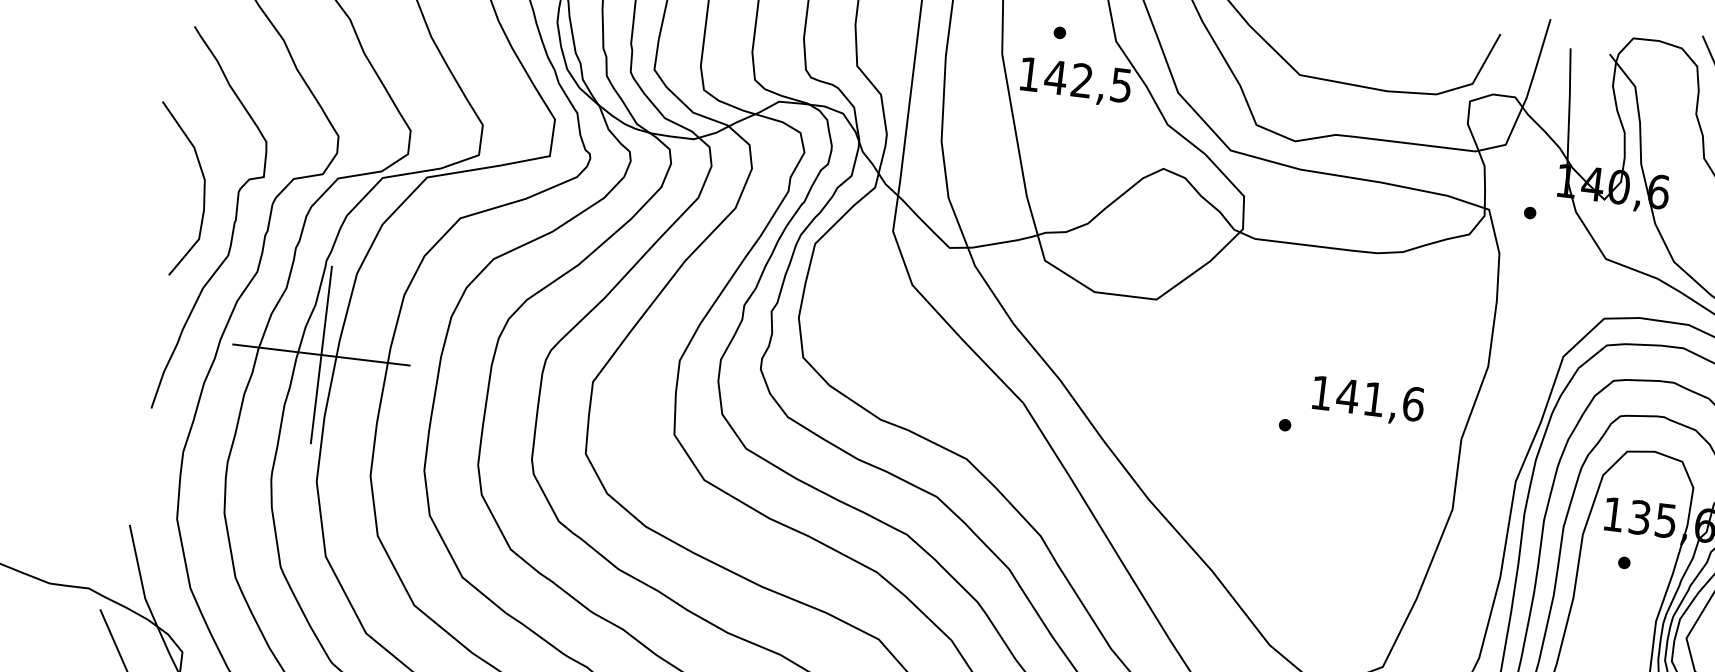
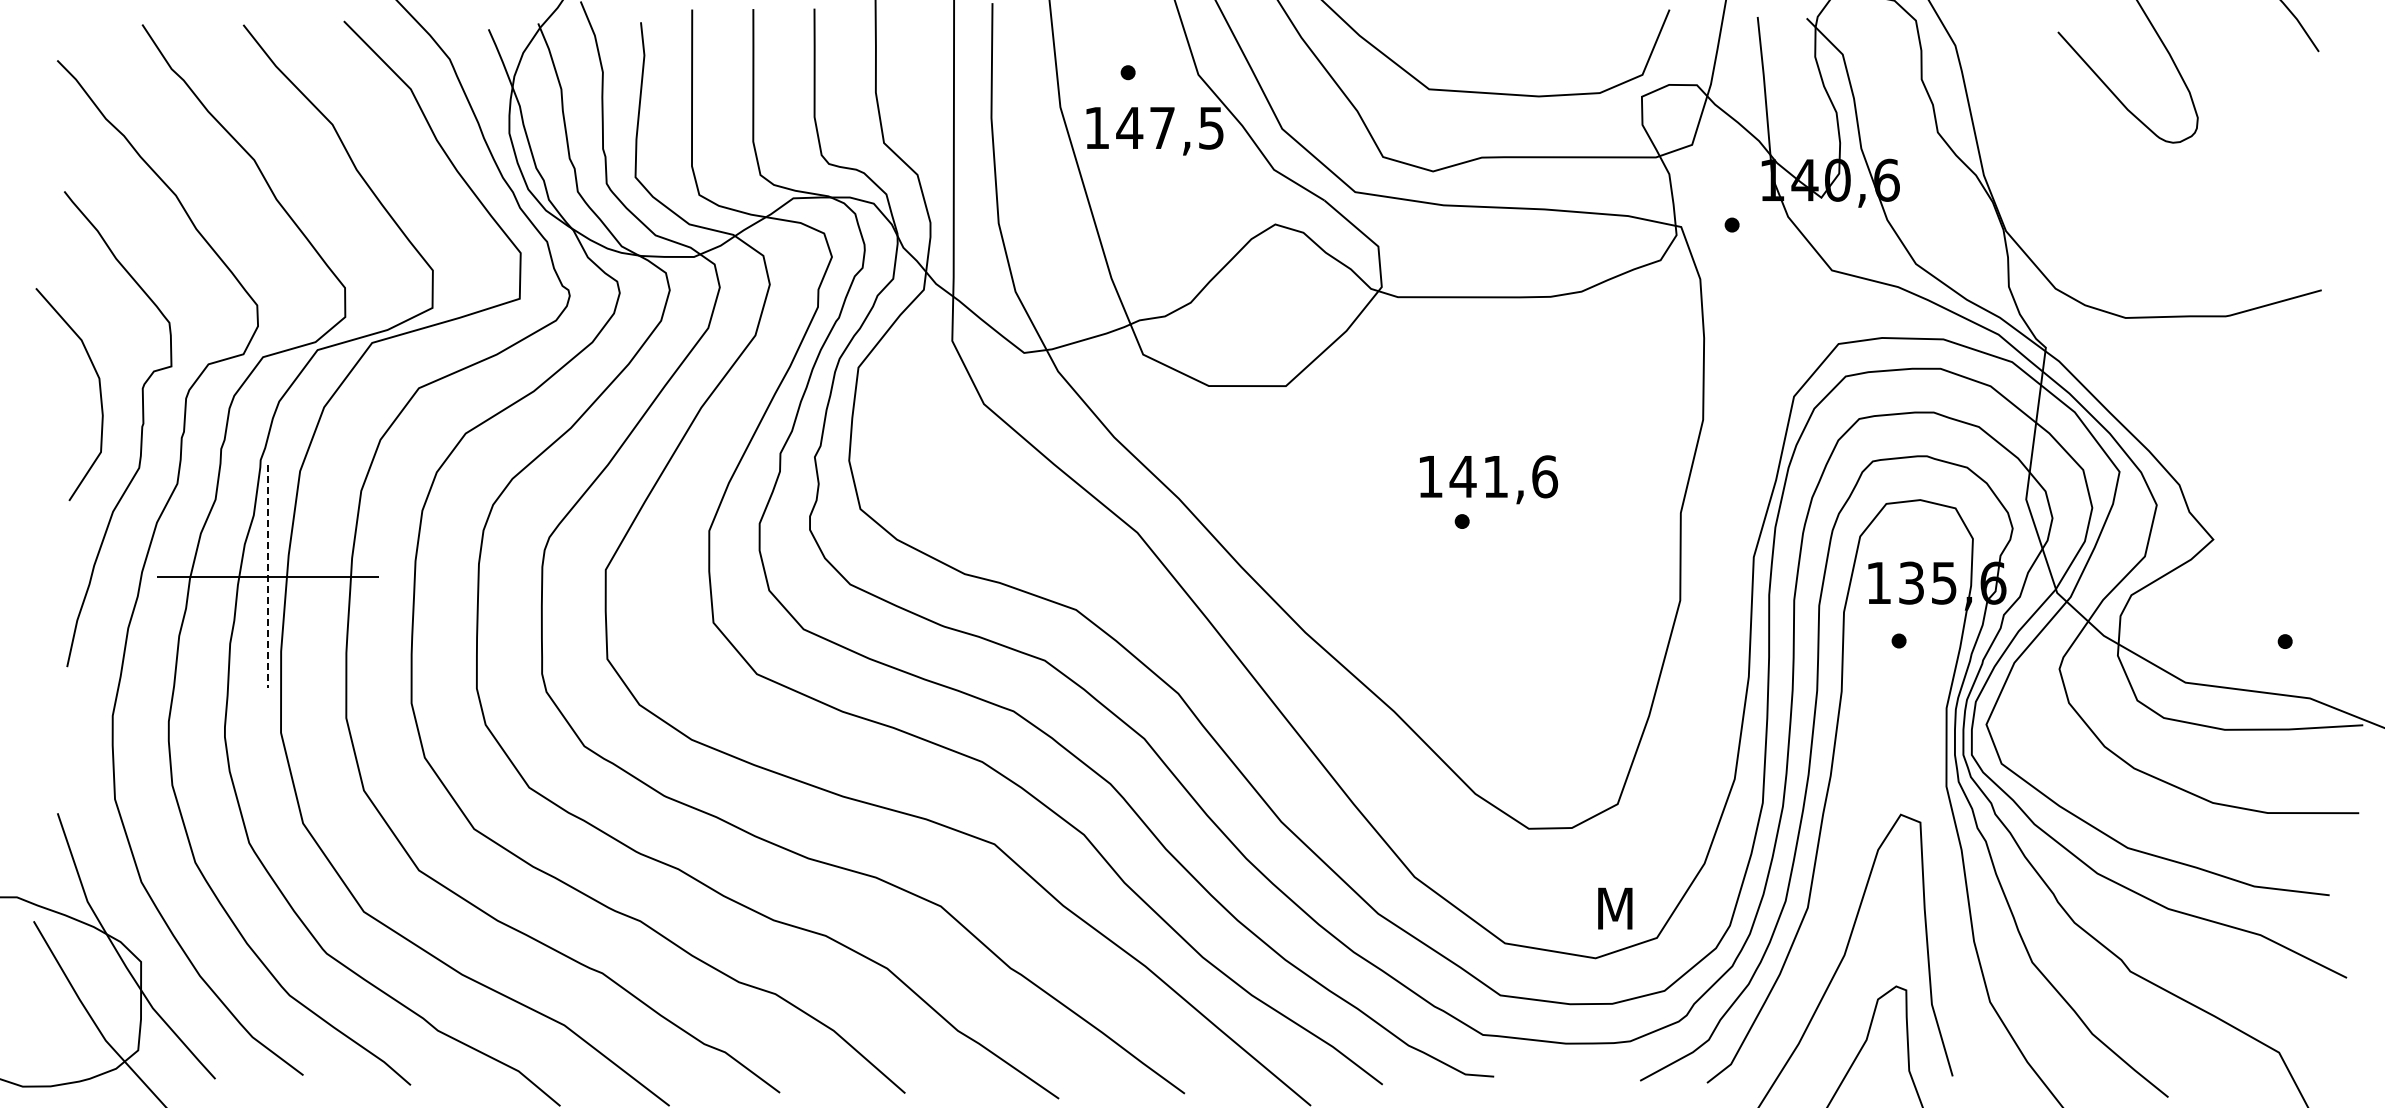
text: (1082, 80) -> (1162, 127), 142,5 -> 147,5
line: (321, 355) -> (268, 577), solid -> dashed
text: (1368, 400) -> (1489, 479), moved

